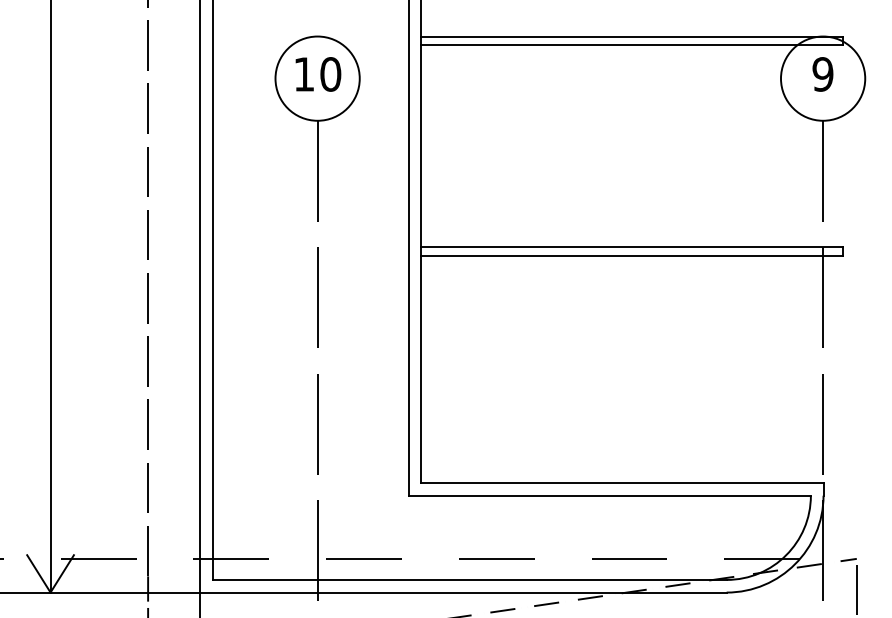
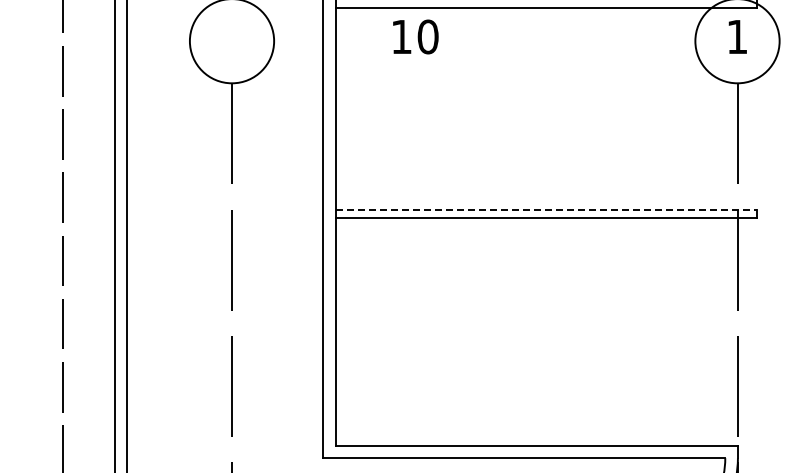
text: (318, 74) -> (415, 37), moved
text: (822, 74) -> (736, 37), 9 -> 1
line: (631, 247) -> (545, 210), solid -> dashed

